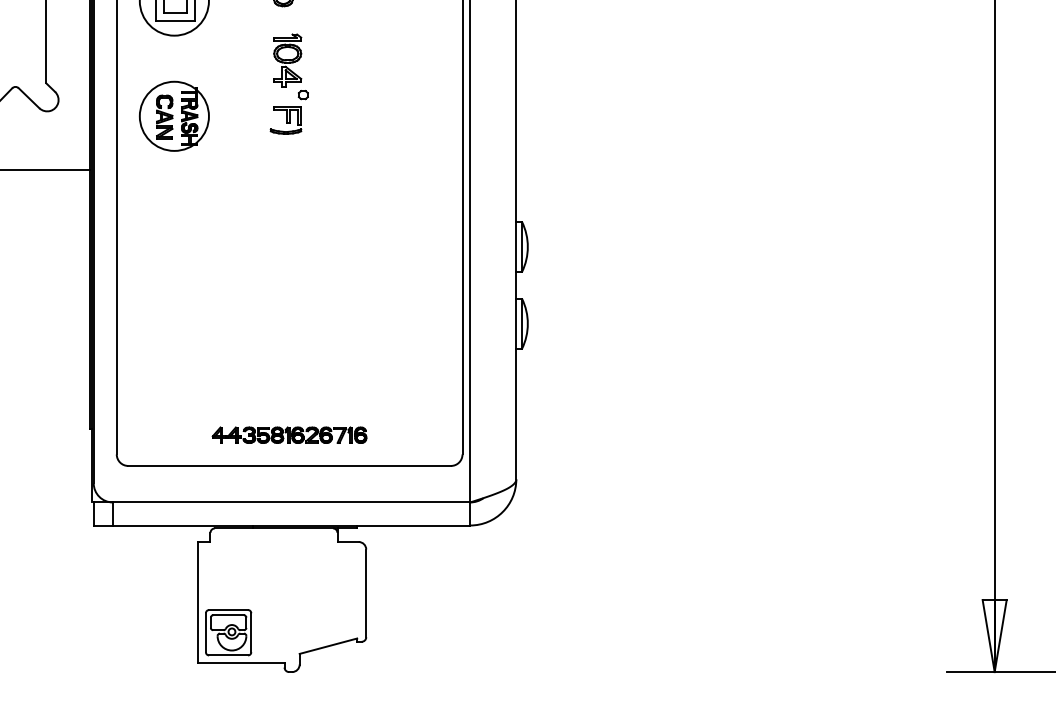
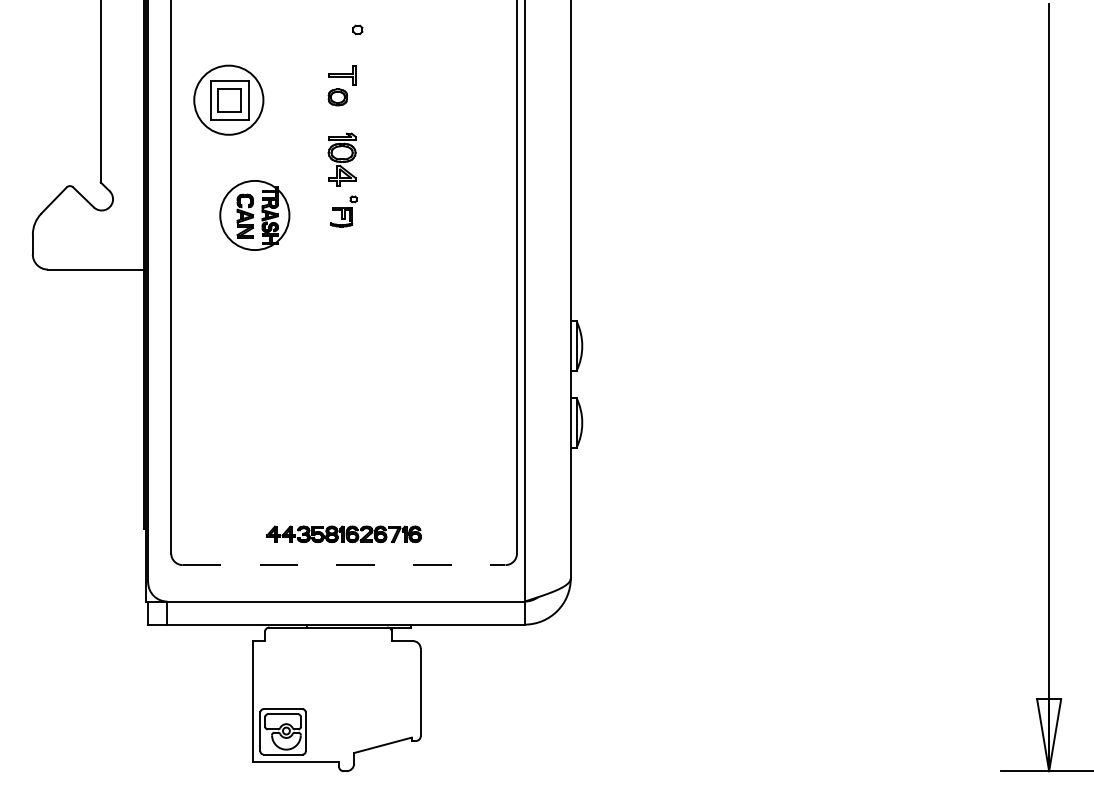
part: (289, 112) -> (343, 211), size x0.7
part: (174, 116) -> (254, 215), moved
line: (290, 466) -> (344, 565), solid -> dashed

